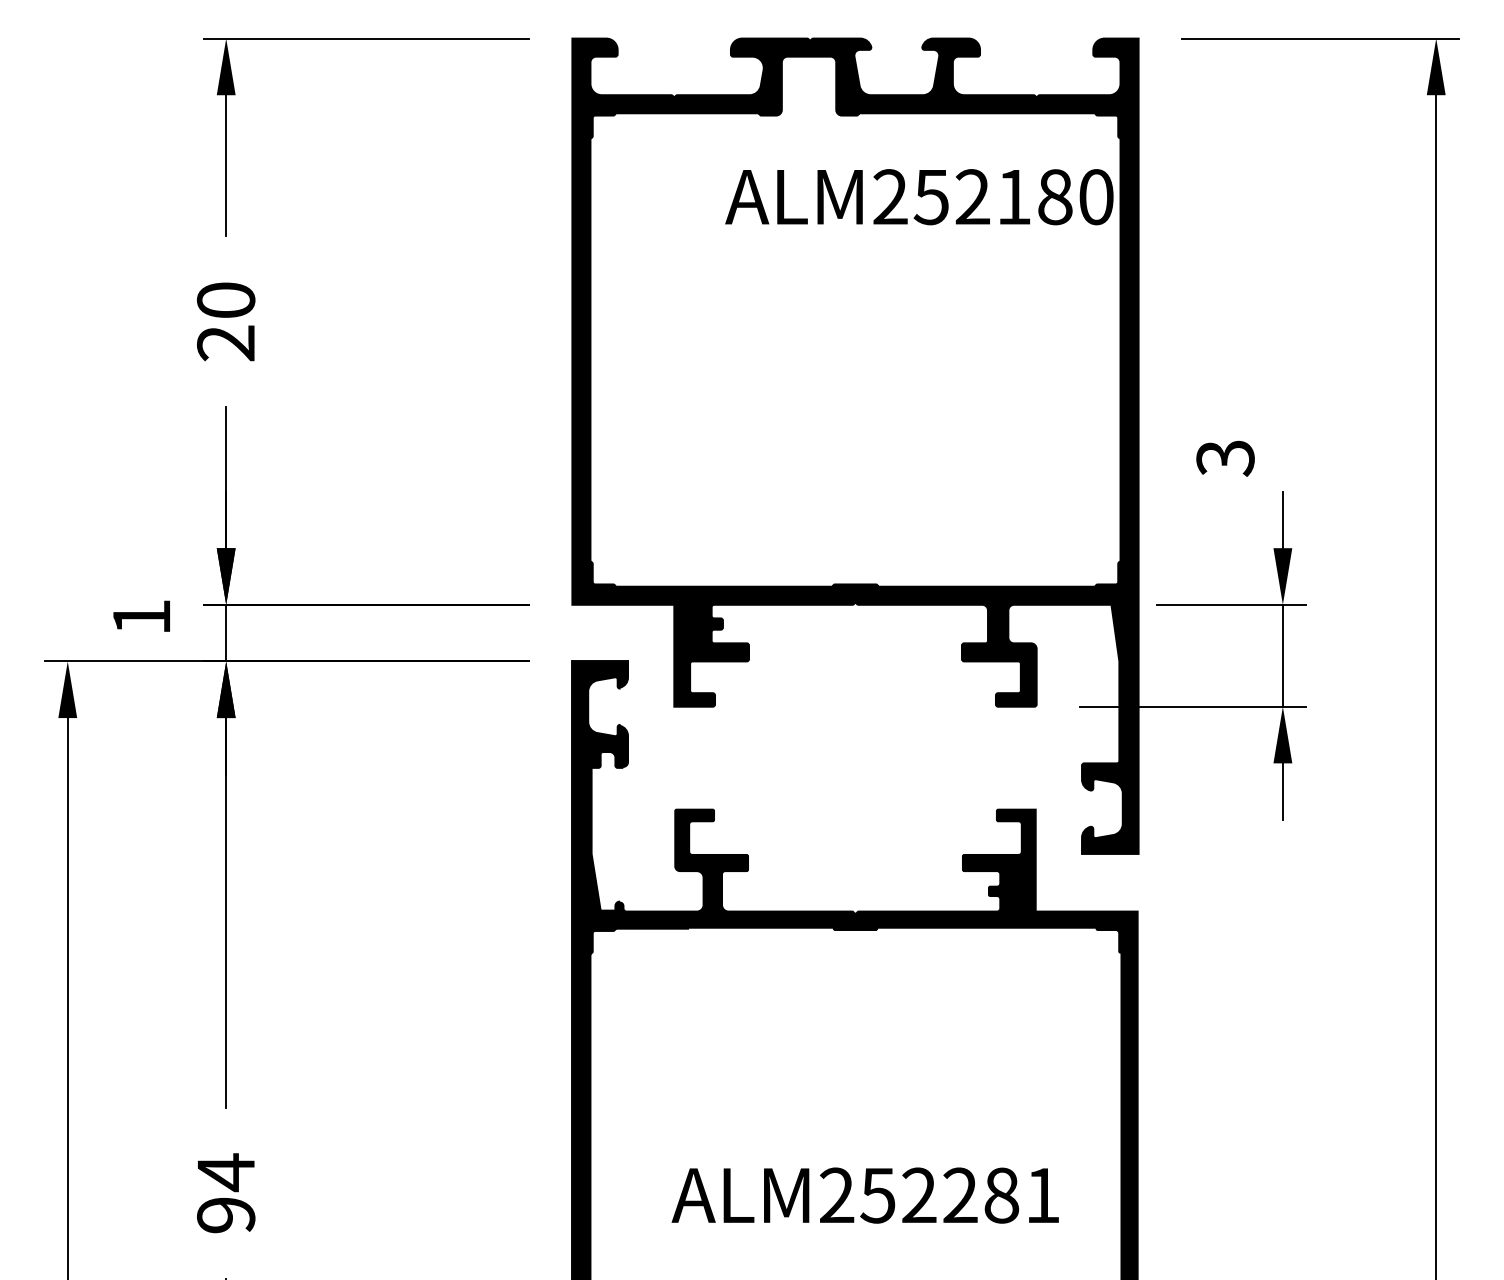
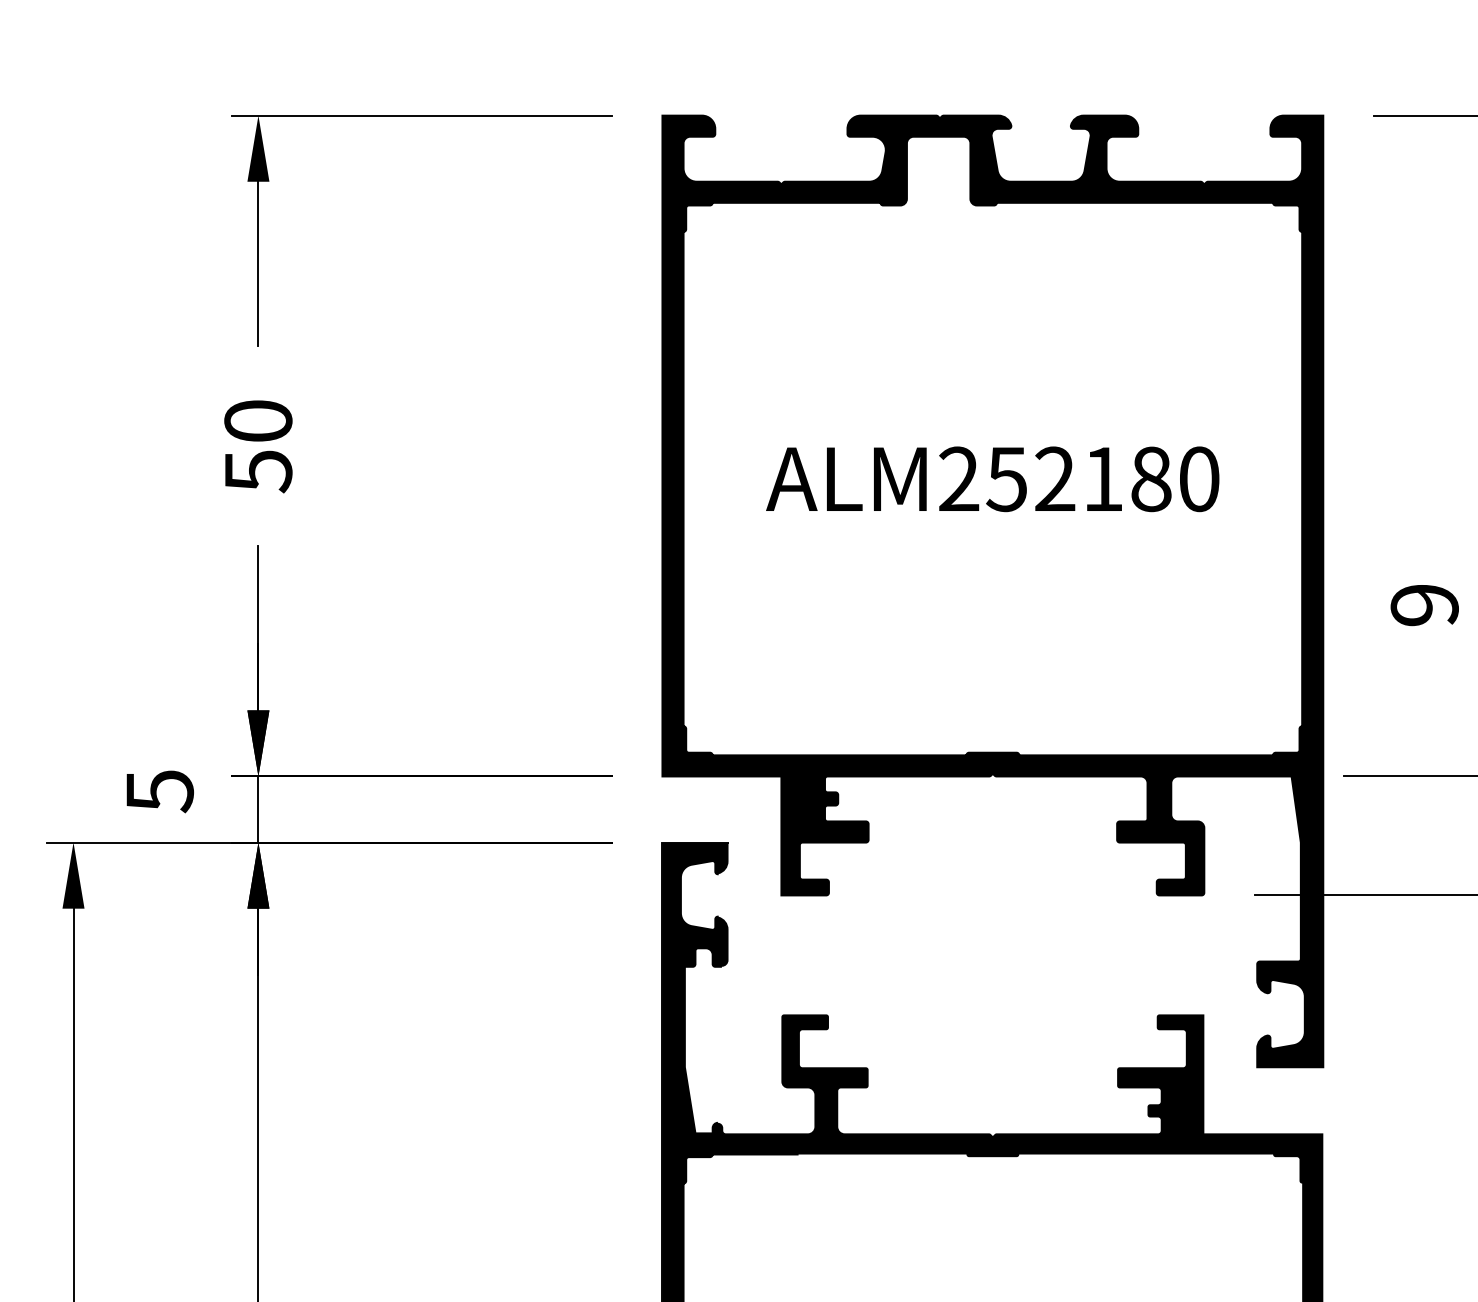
text: (919, 197) -> (992, 479), moved
text: (226, 343) -> (258, 471), 20 -> 50
text: (1225, 458) -> (1424, 605), 3 -> 9
text: (141, 617) -> (159, 791), 1 -> 5

